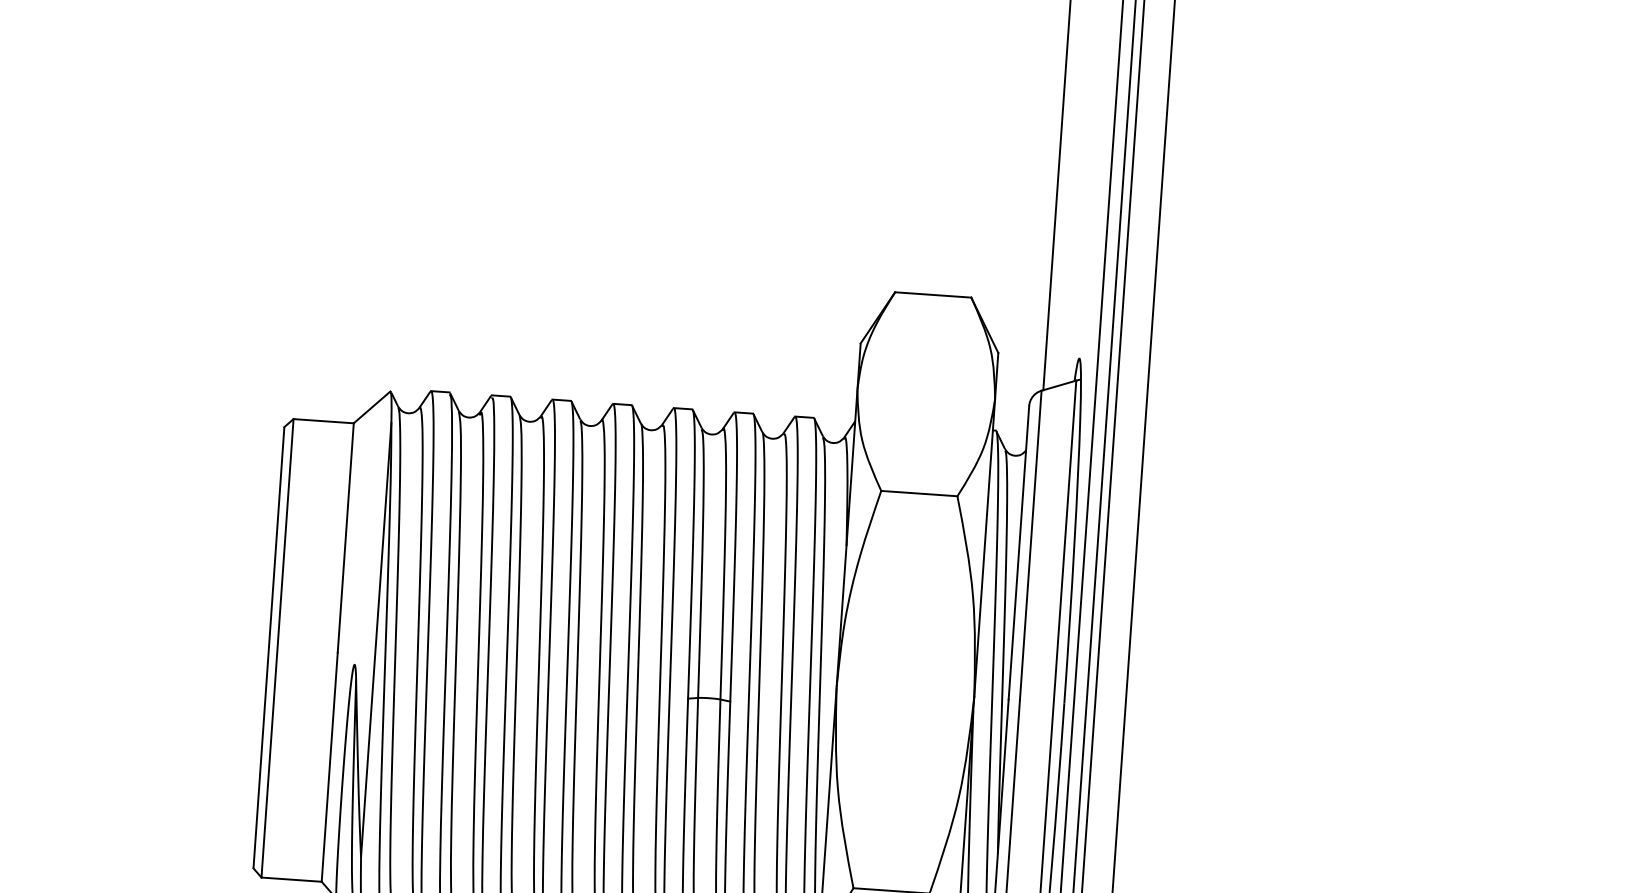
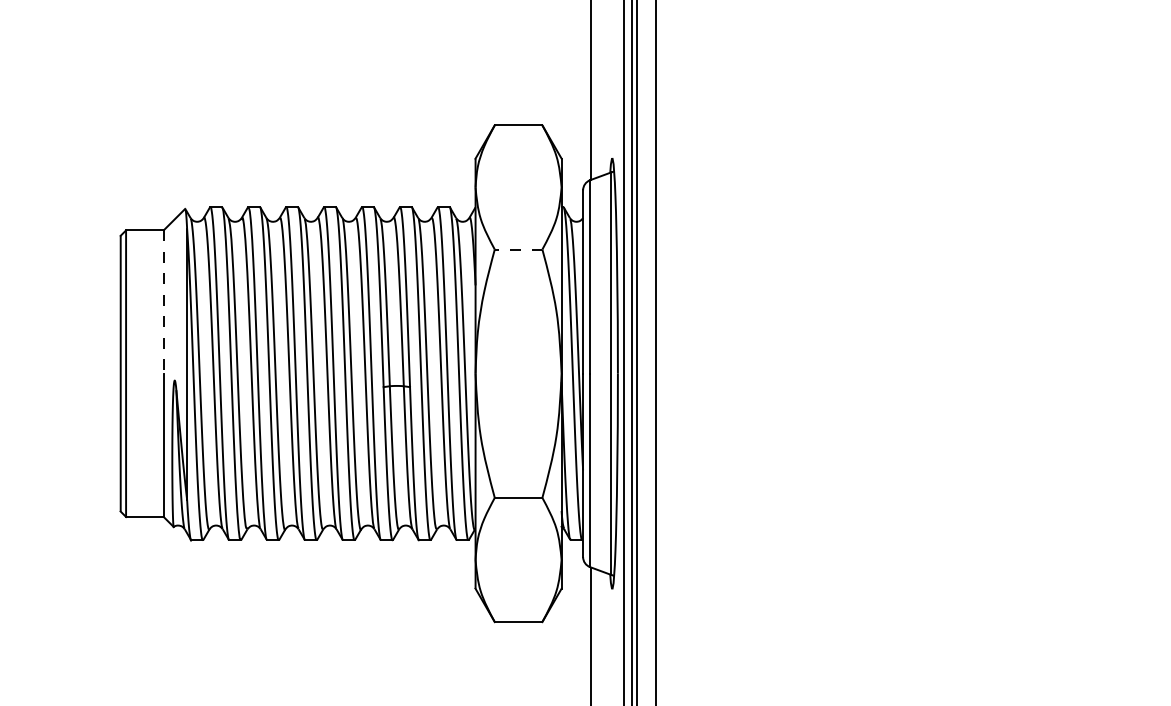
line: (919, 493) -> (518, 249), solid -> dashed
line: (345, 538) -> (163, 302), solid -> dashed

